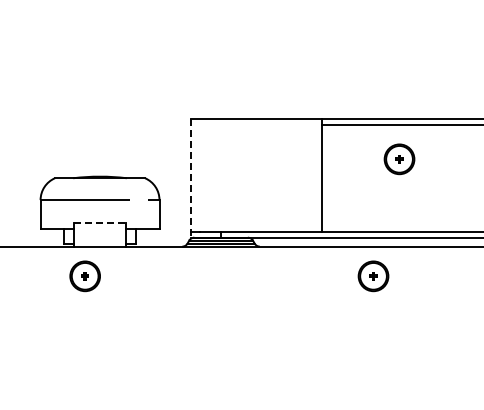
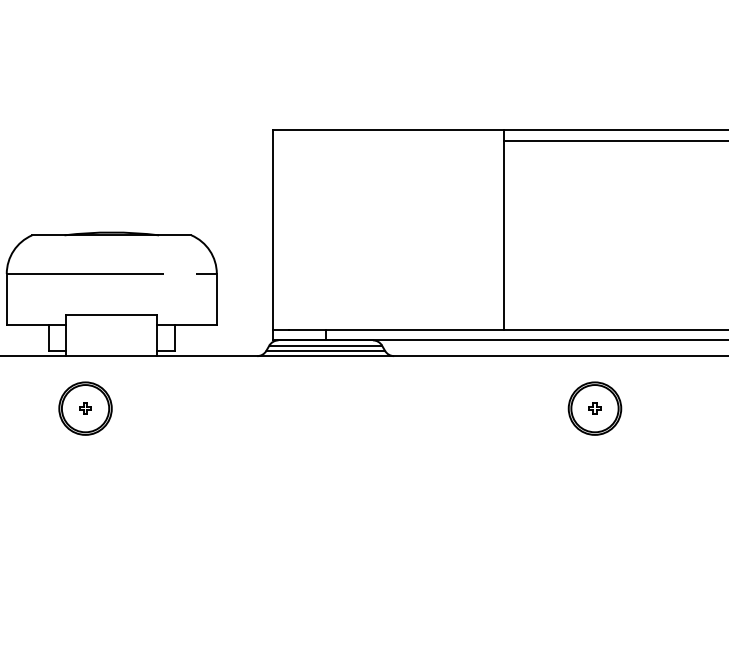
part: (399, 159) -> (640, 202), removed
line: (191, 178) -> (273, 235), dashed -> solid
line: (100, 223) -> (112, 315), dashed -> solid

